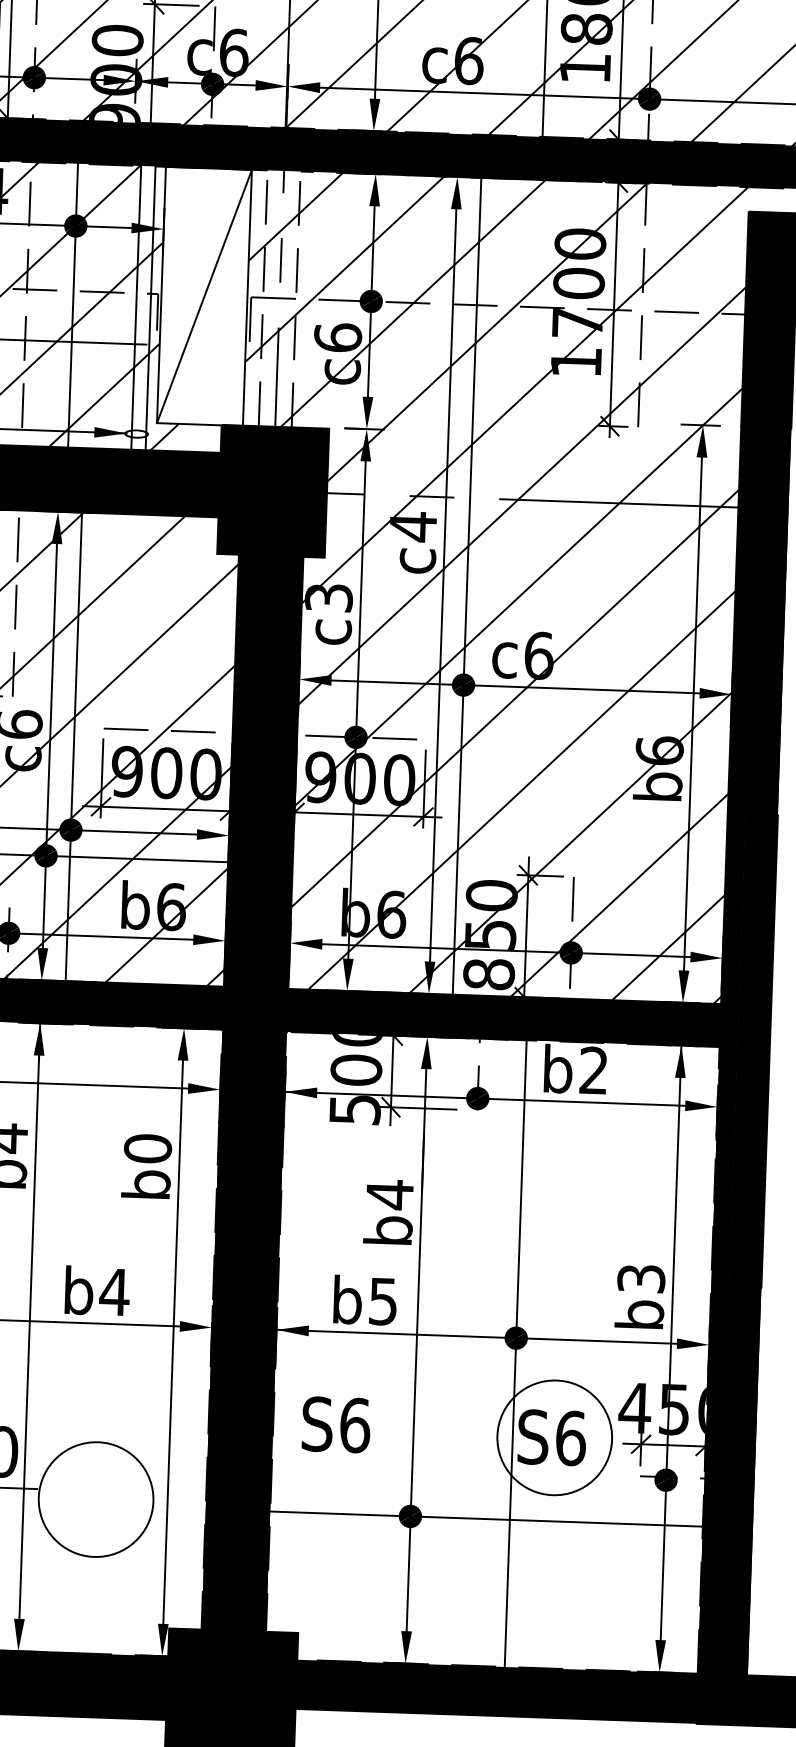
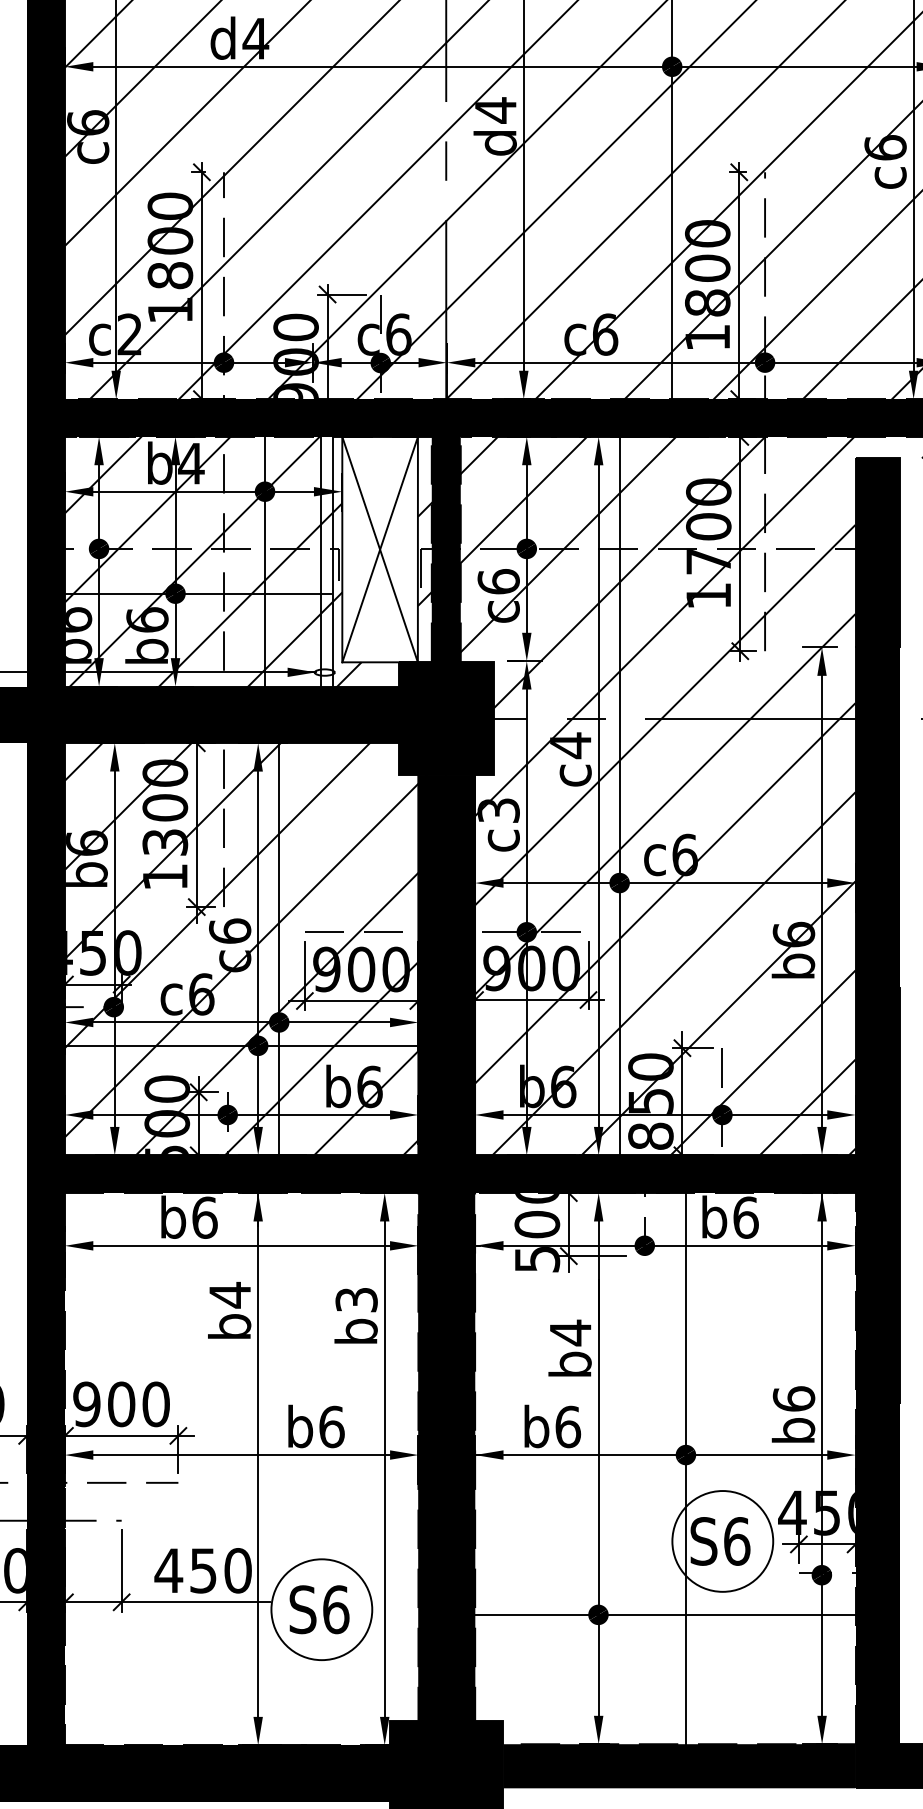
line: (203, 296) -> (379, 549), added
fill: (278, 298) -> (445, 549), added
text: (593, 1070) -> (745, 1217), b2 -> b6
text: (147, 1148) -> (356, 1299), b0 -> b3
text: (640, 1278) -> (793, 1398), b3 -> b6
text: (114, 1291) -> (331, 1426), b4 -> b6
text: (383, 1301) -> (568, 1426), b5 -> b6
text: (336, 1424) -> (319, 1609), moved

